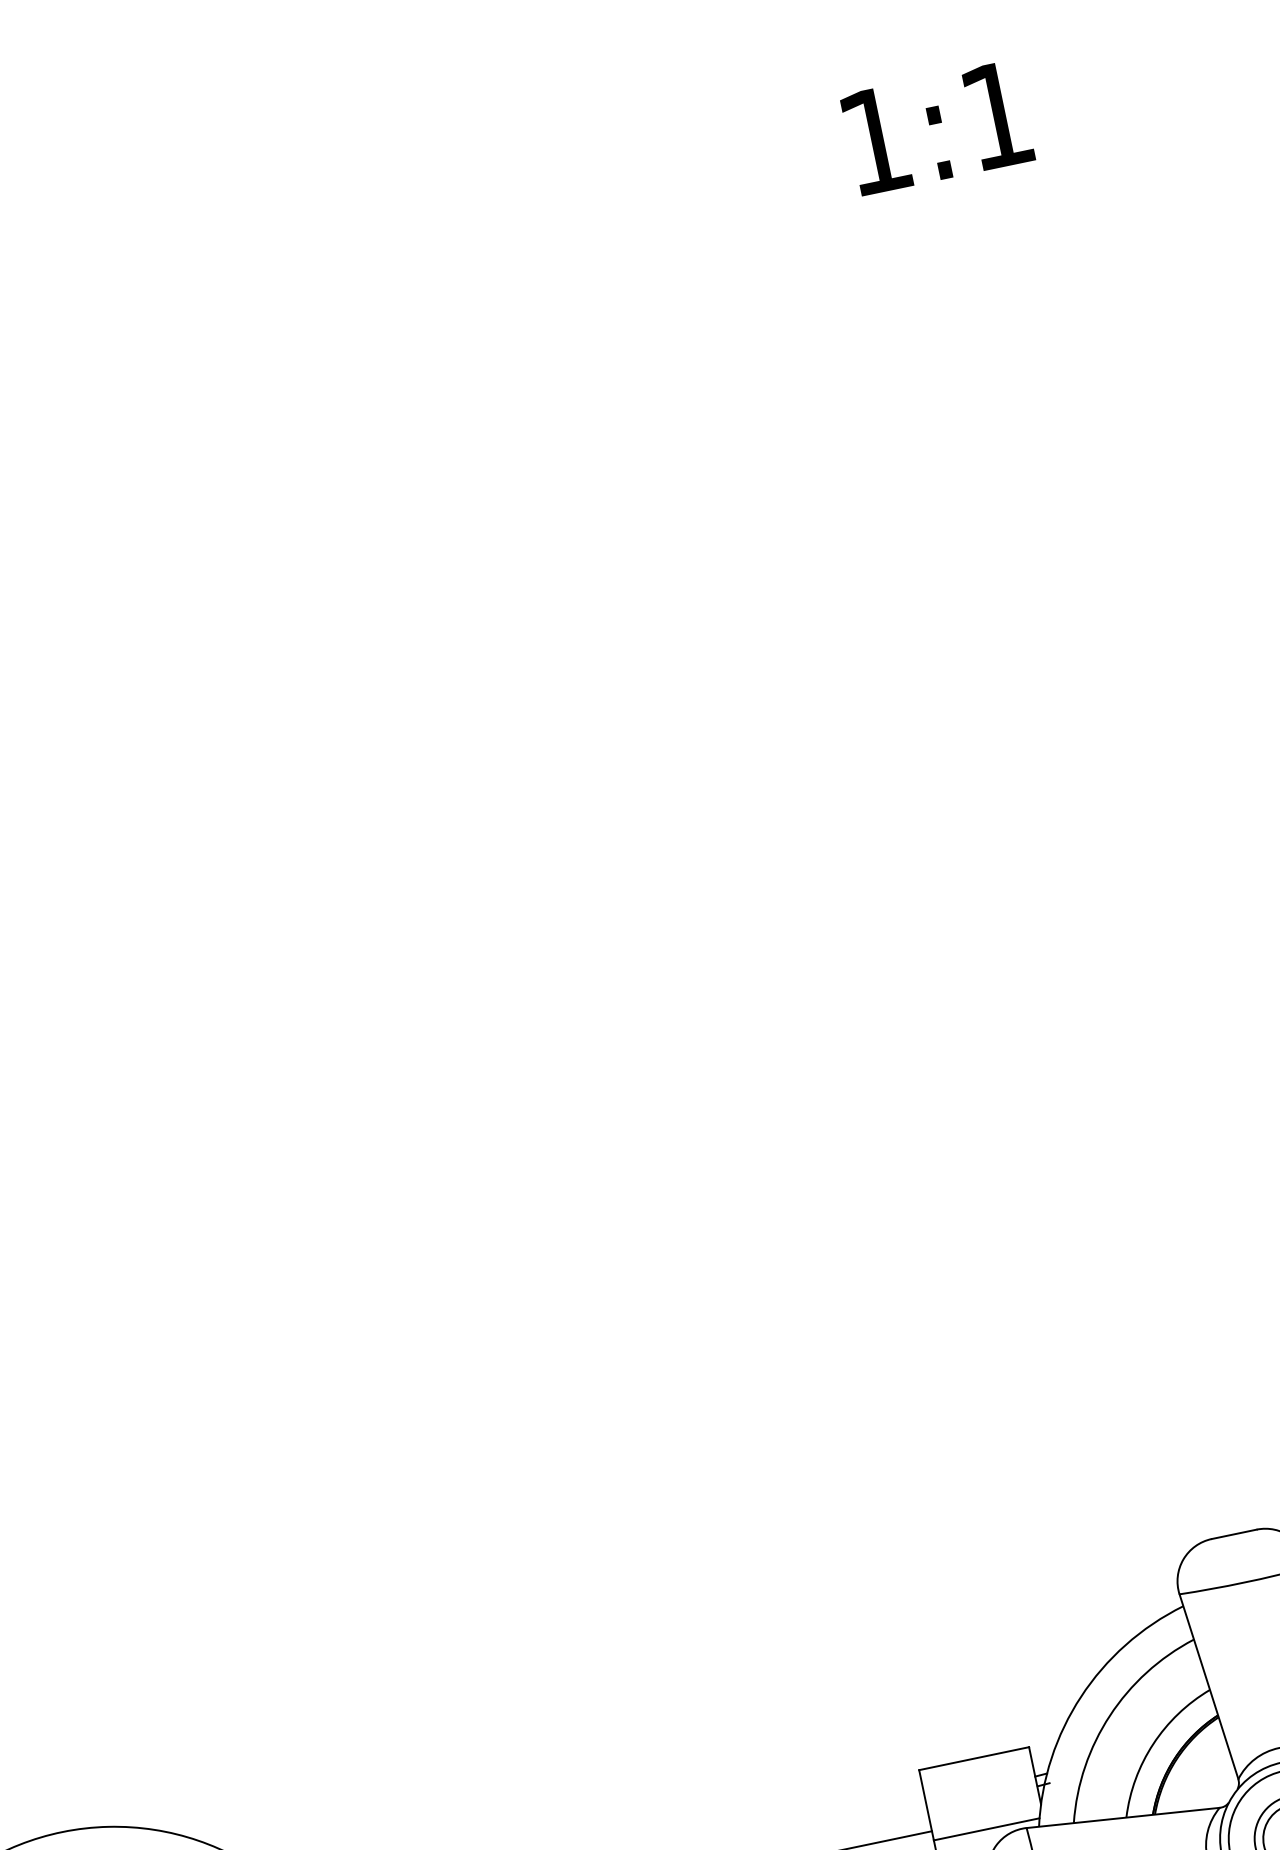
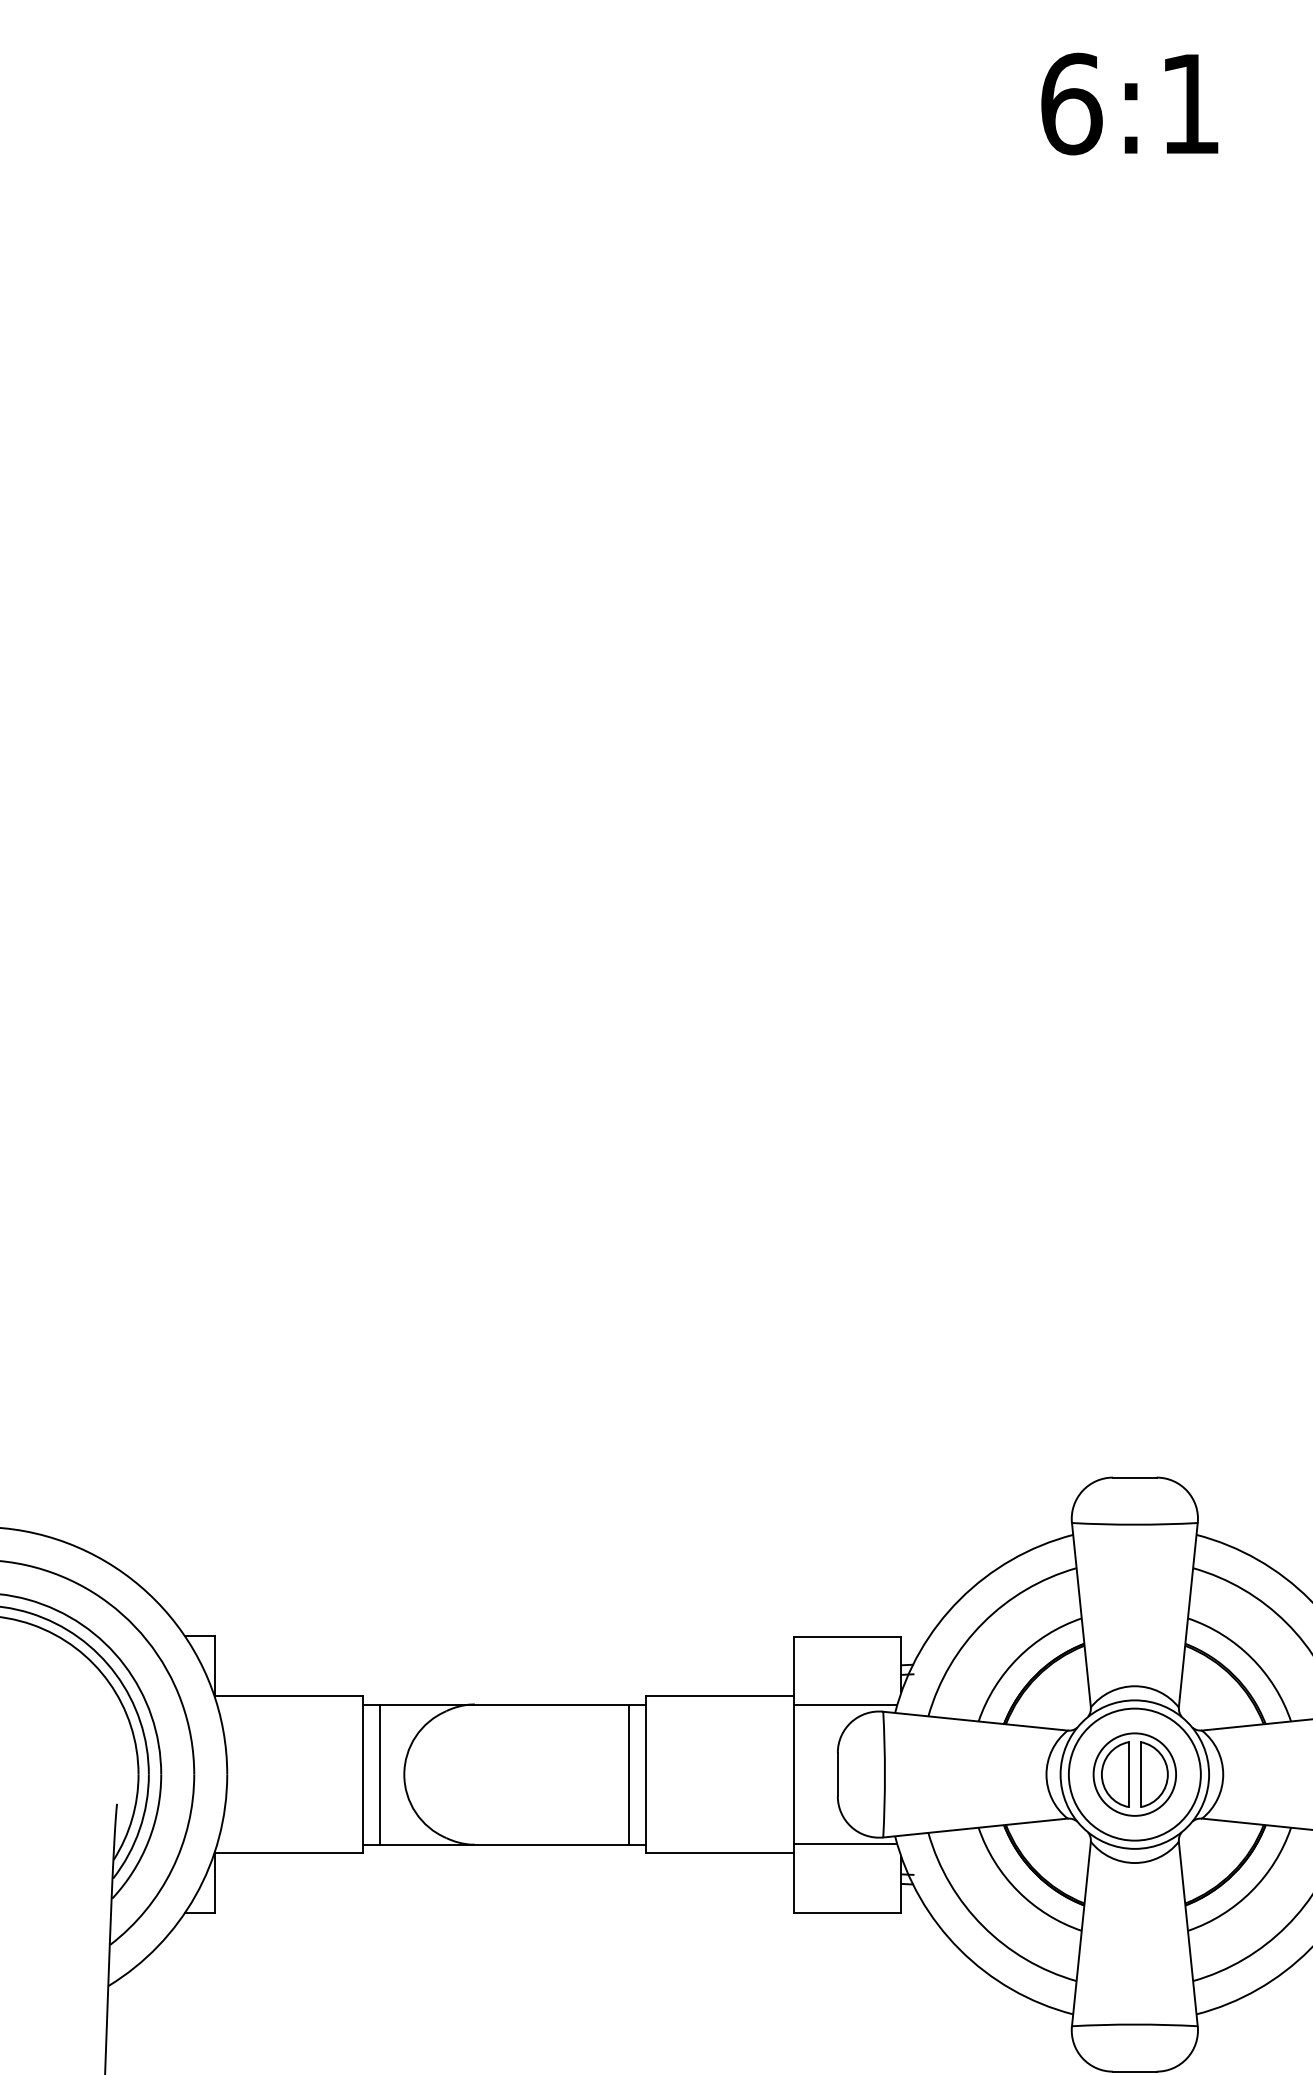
text: (875, 140) -> (1071, 103), 1:1 -> 6:1

